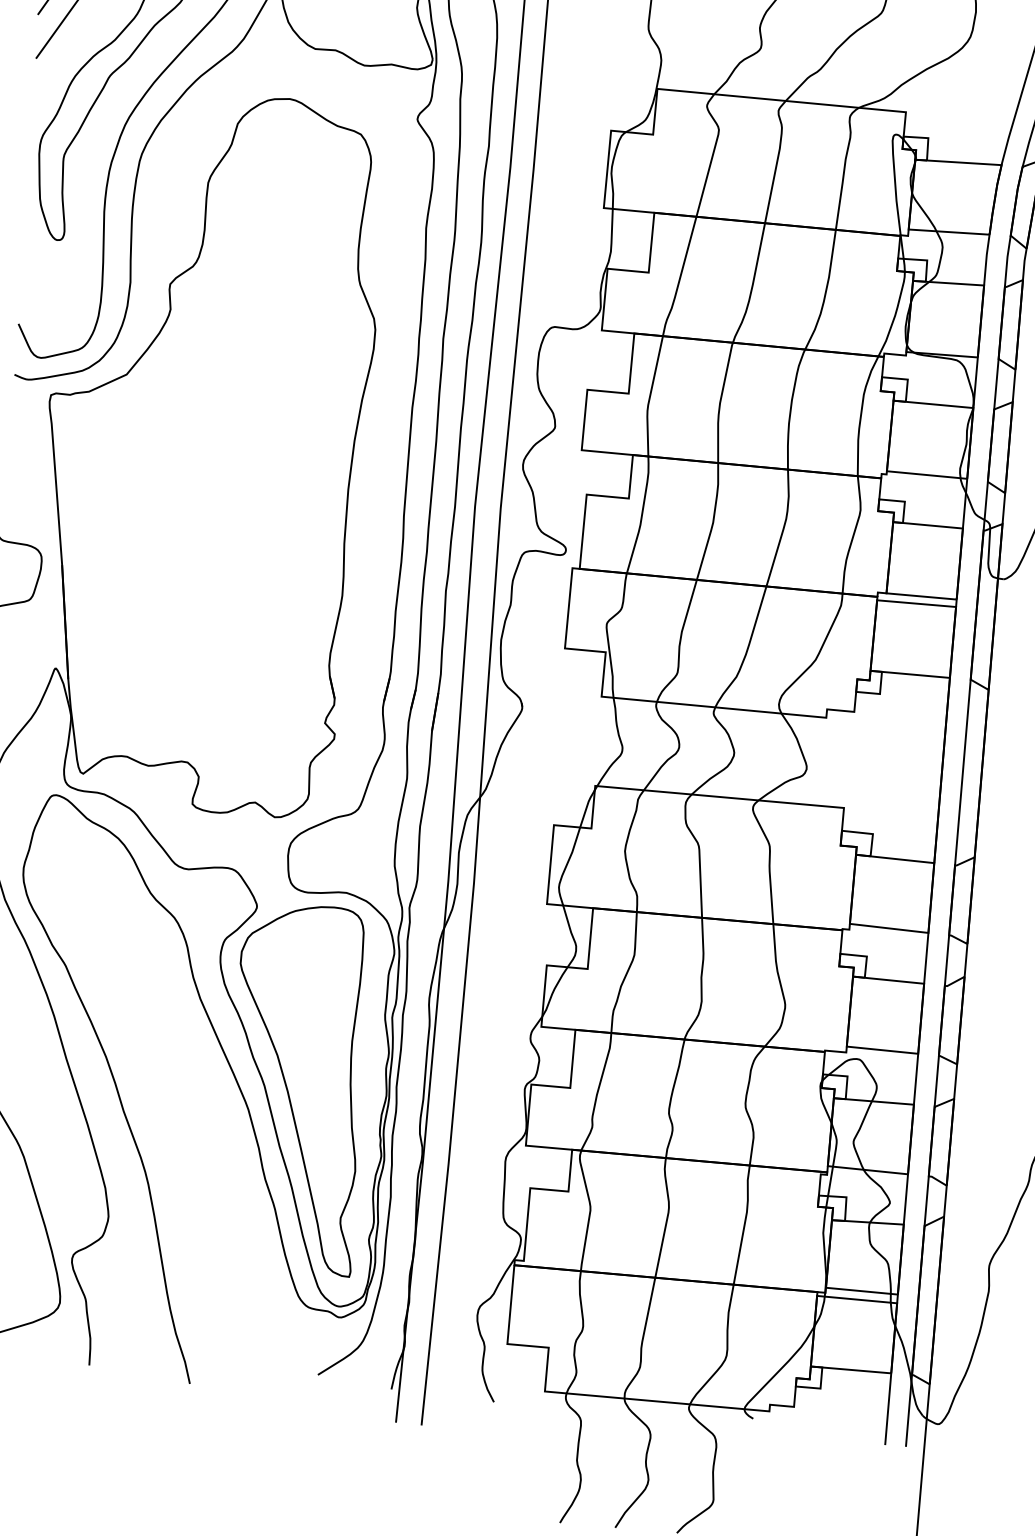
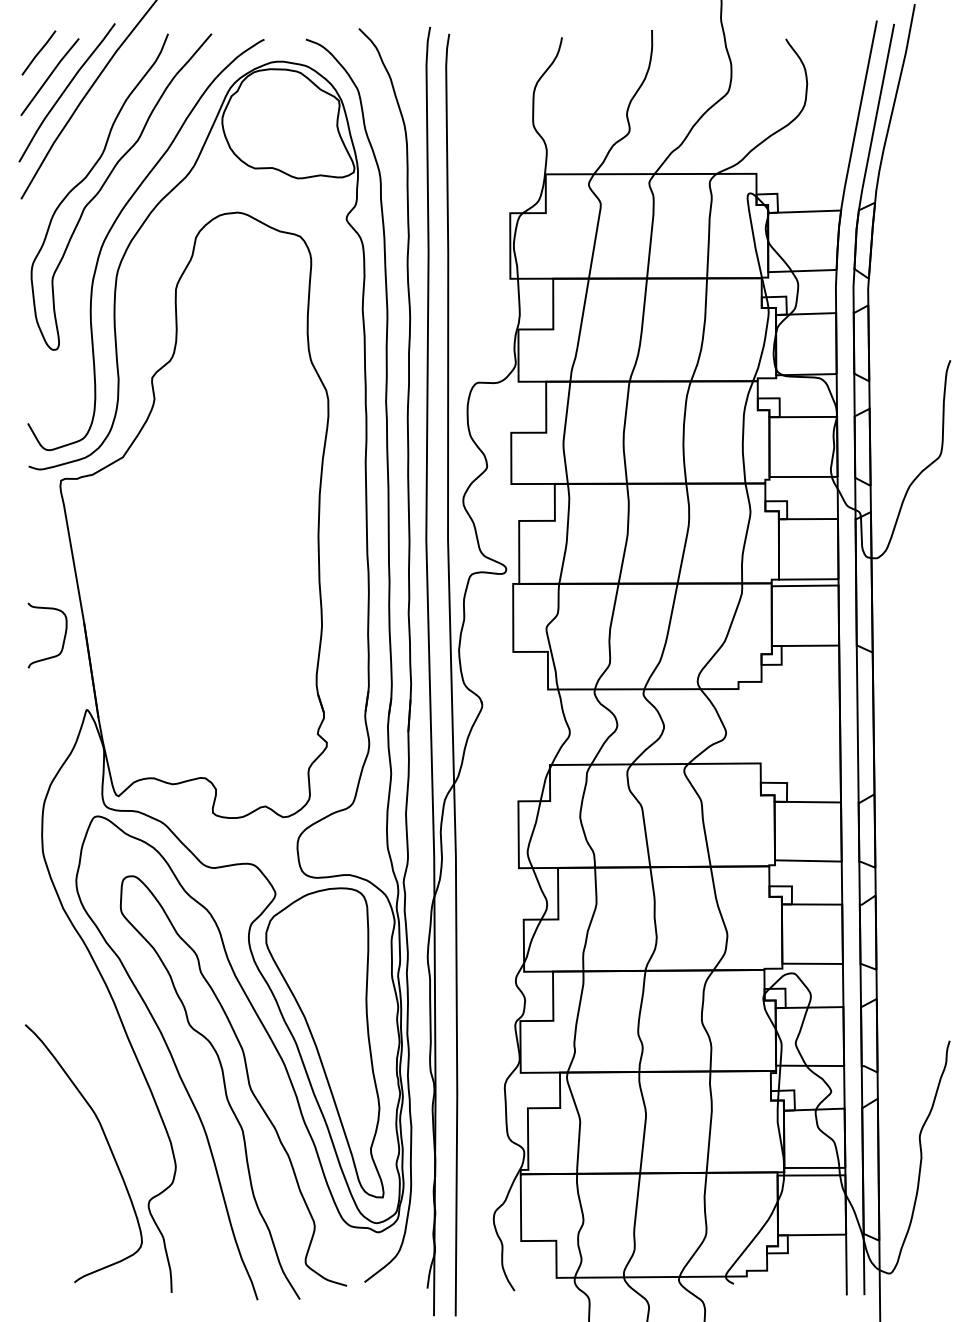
curve: (177, 1130) -> (226, 1088), added

